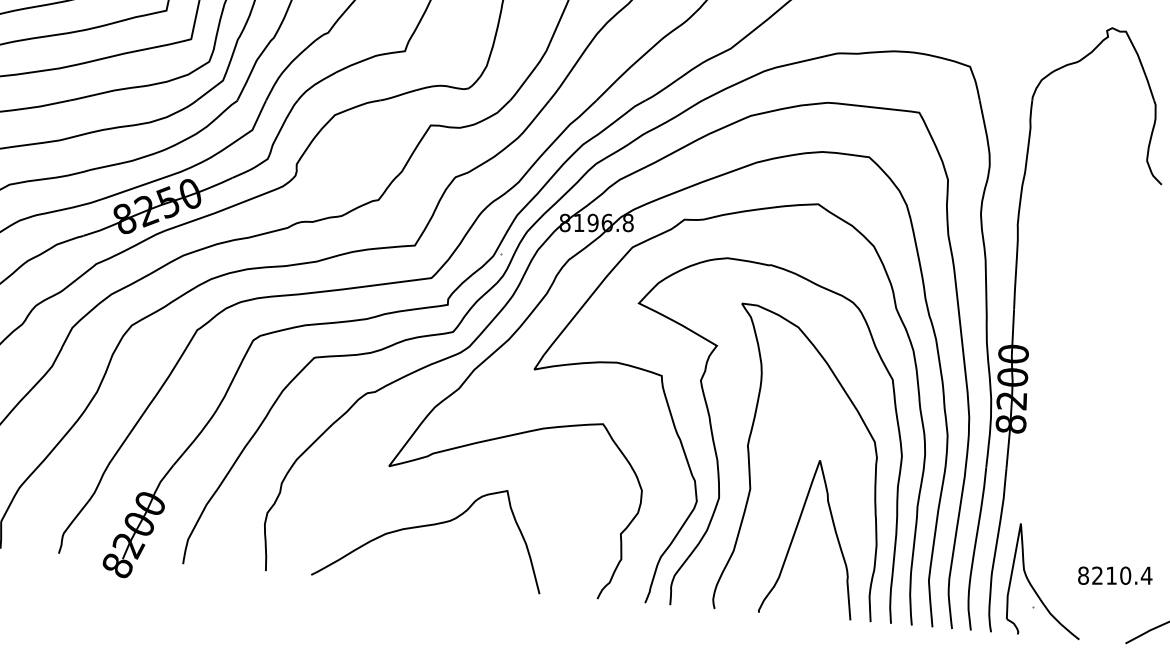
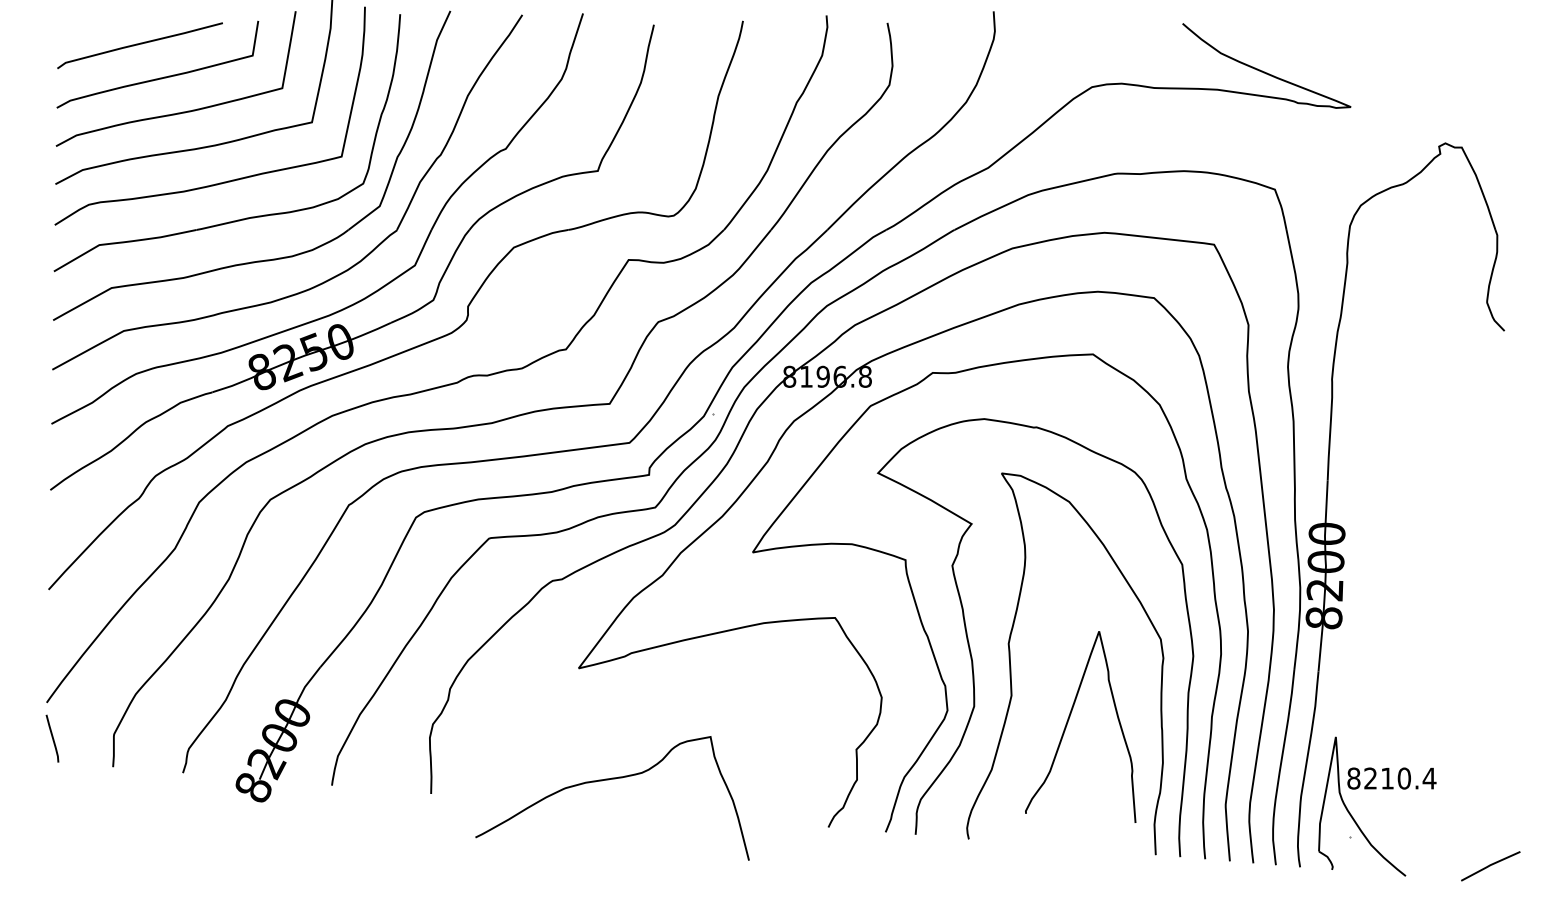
curve: (422, 527) -> (608, 780), moved
curve: (794, 536) -> (1068, 722), moved
text: (1114, 575) -> (1391, 778), moved

